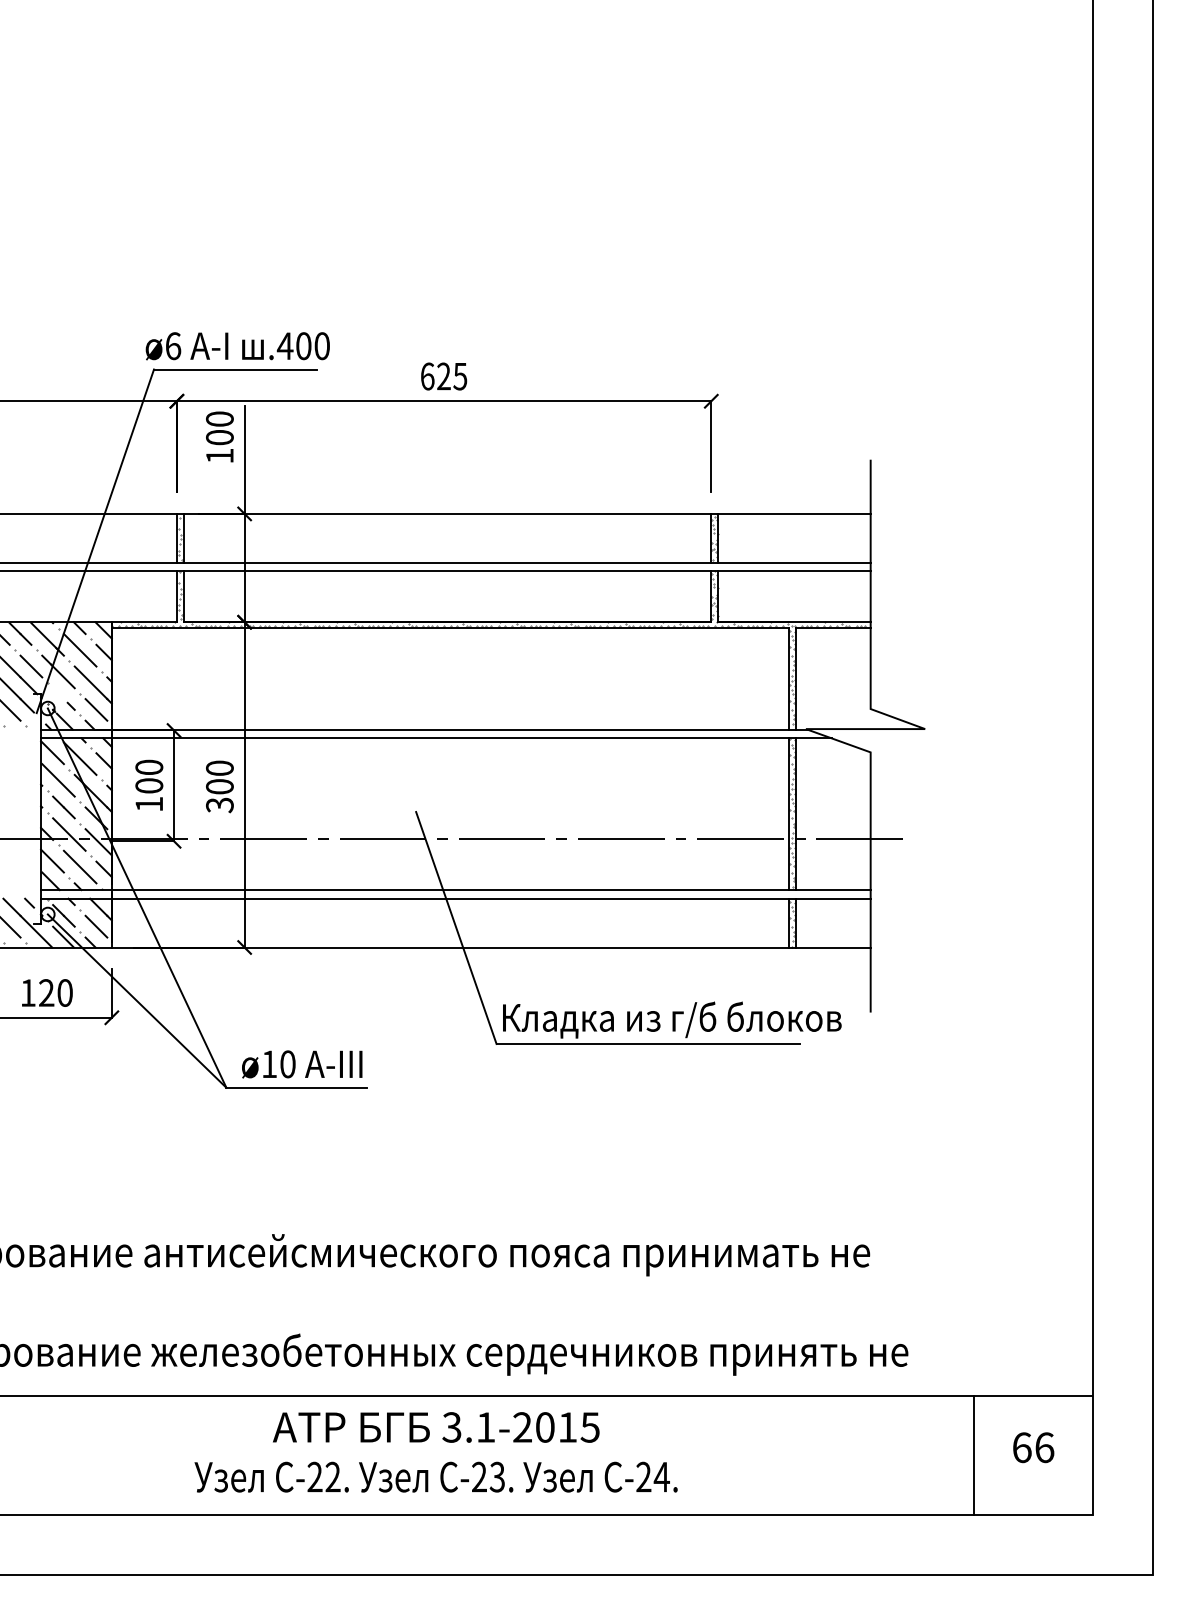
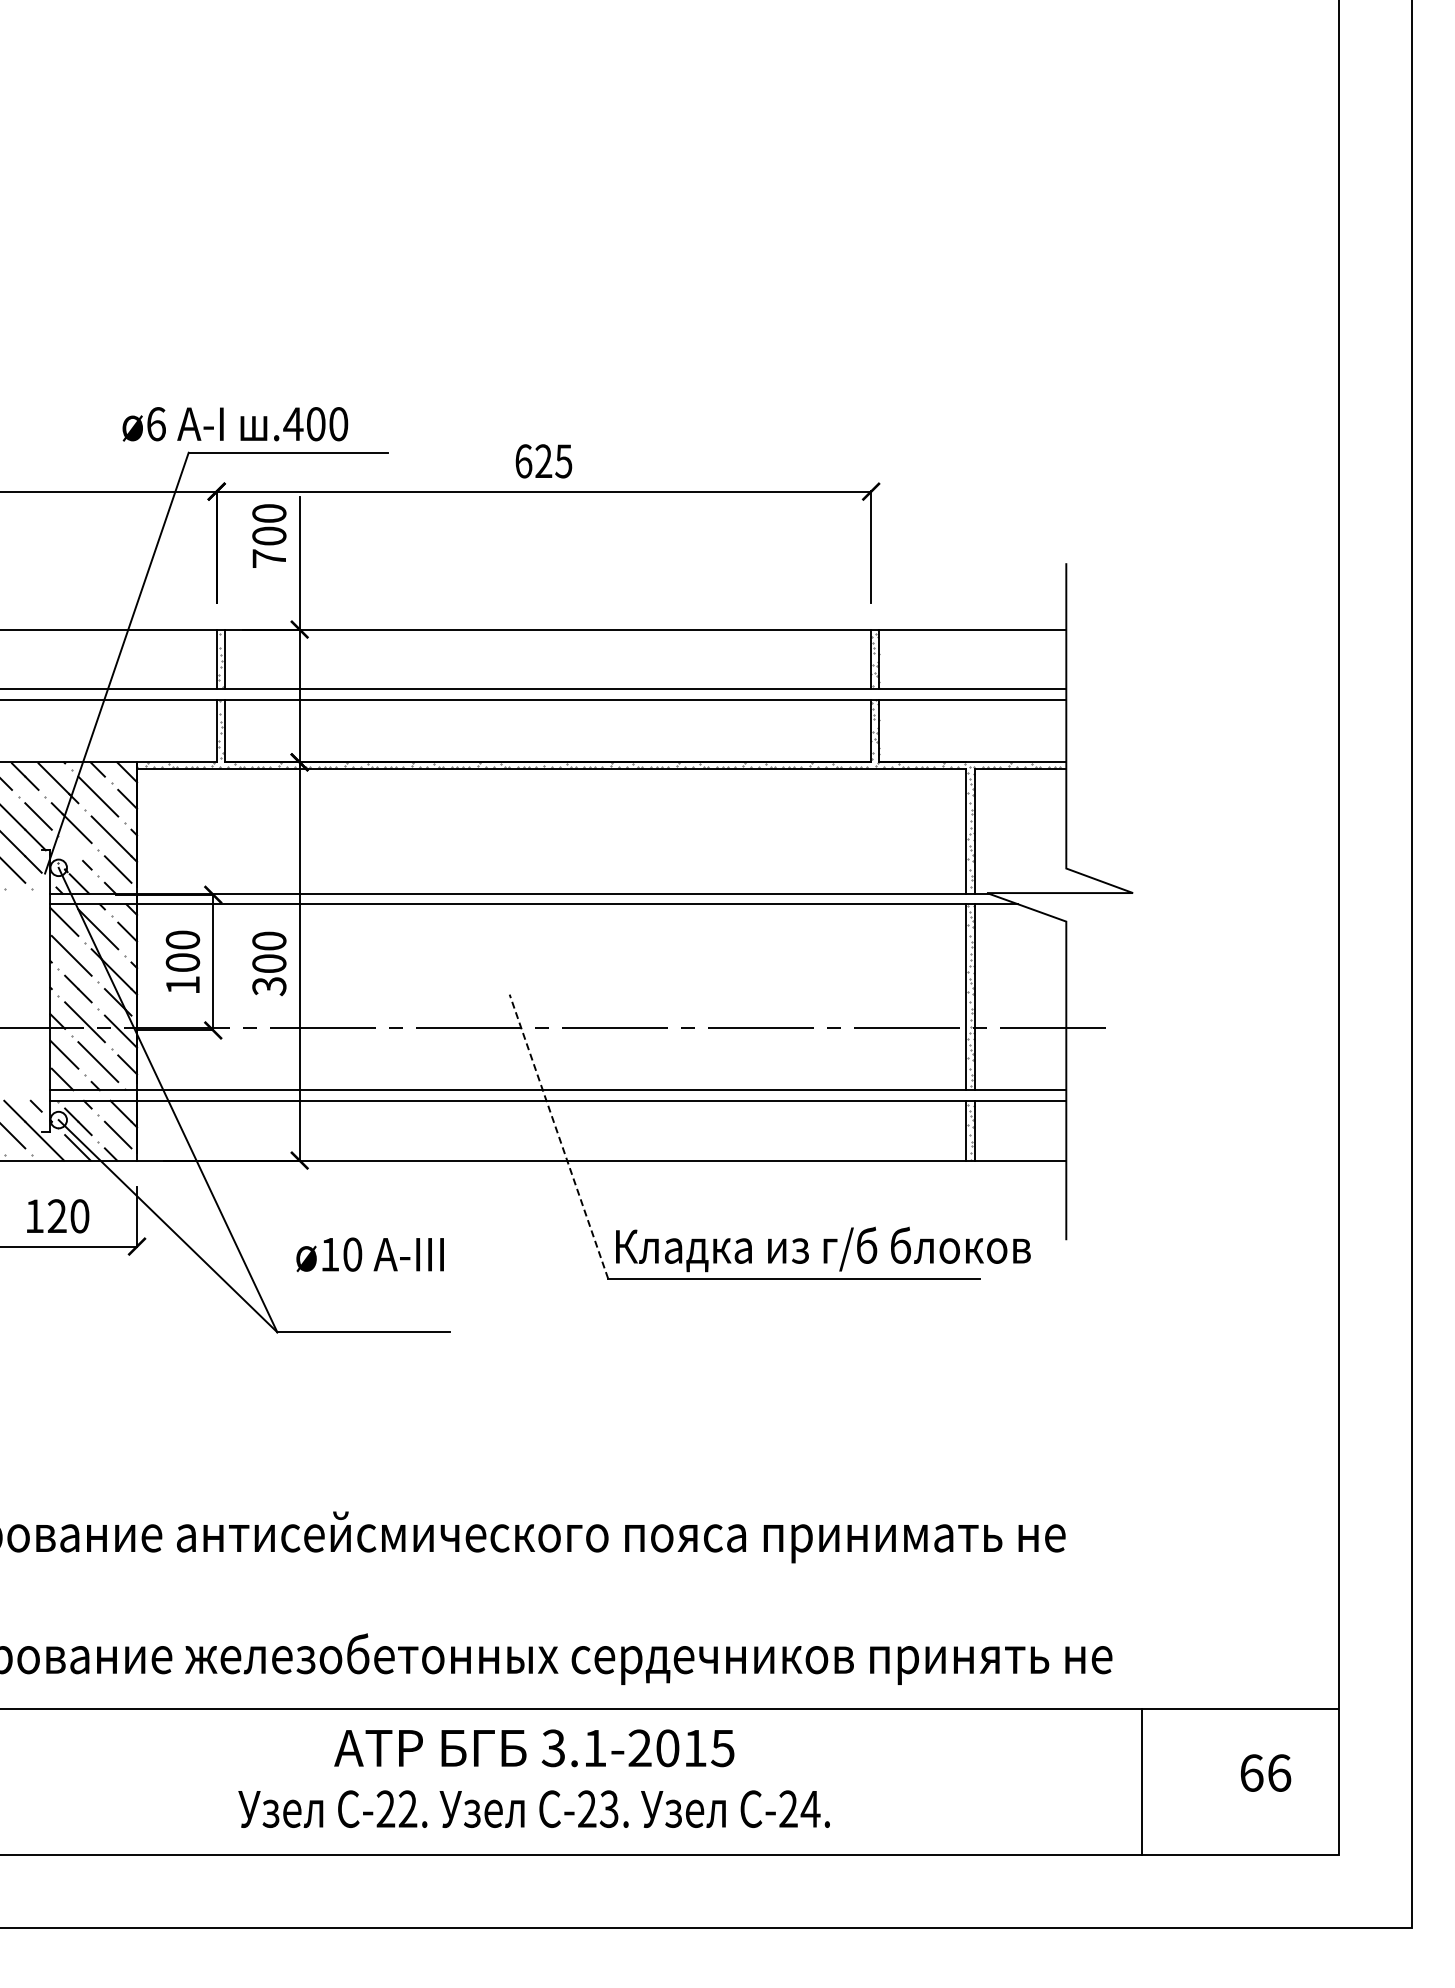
text: (237, 346) -> (235, 424), moved
text: (219, 455) -> (268, 558), 100 -> 700
line: (455, 927) -> (558, 1136), solid -> dashed
text: (301, 1064) -> (369, 1254), moved
line: (973, 1455) -> (1141, 1782), moved

